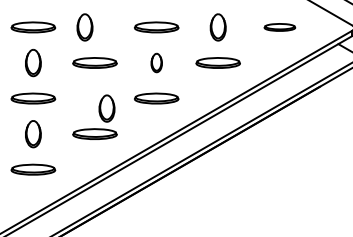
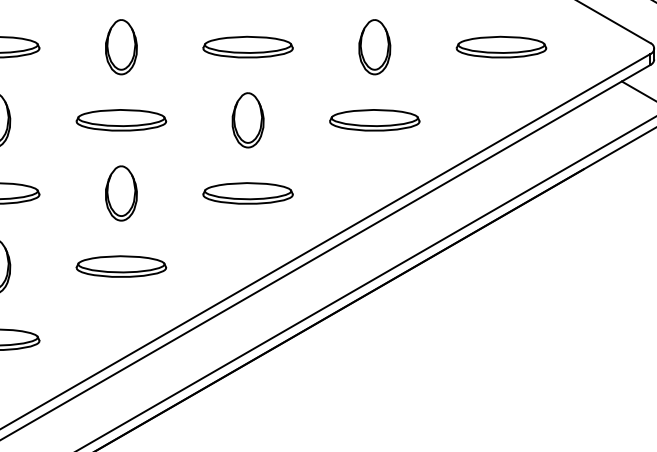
part: (84, 27) -> (120, 47), moved
part: (279, 27) -> (500, 47), size x1.43
part: (156, 62) -> (247, 119), size x1.43
part: (106, 108) -> (120, 193), moved

